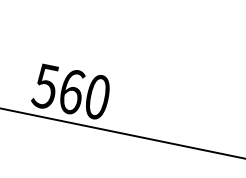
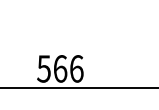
text: (97, 96) -> (76, 68), 560 -> 566

